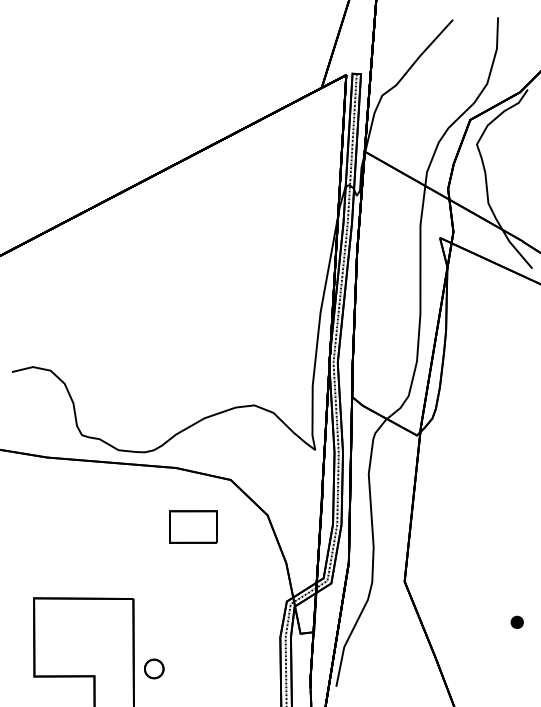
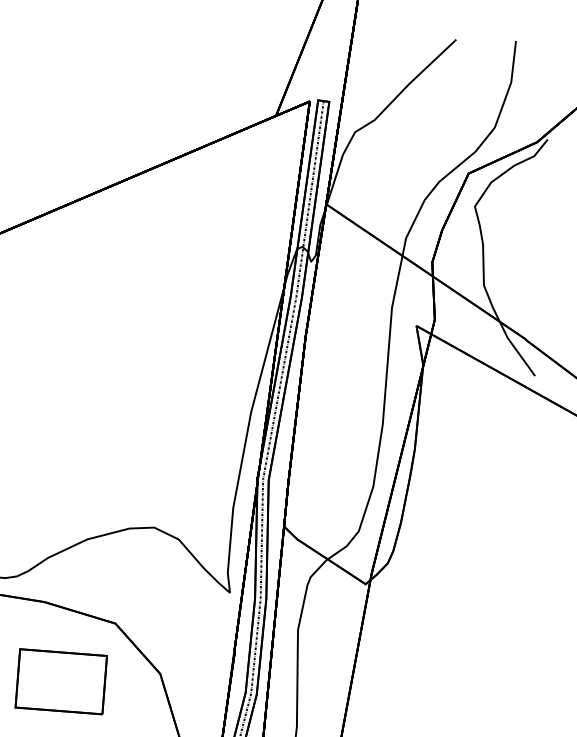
part: (193, 526) -> (61, 681), size x1.4

